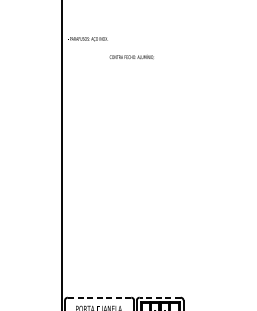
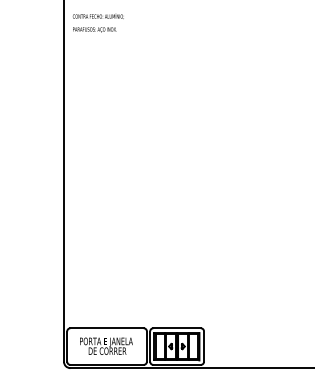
text: (131, 56) -> (97, 15), moved
line: (99, 297) -> (107, 328), dashed -> solid
line: (160, 297) -> (177, 328), dashed -> solid

